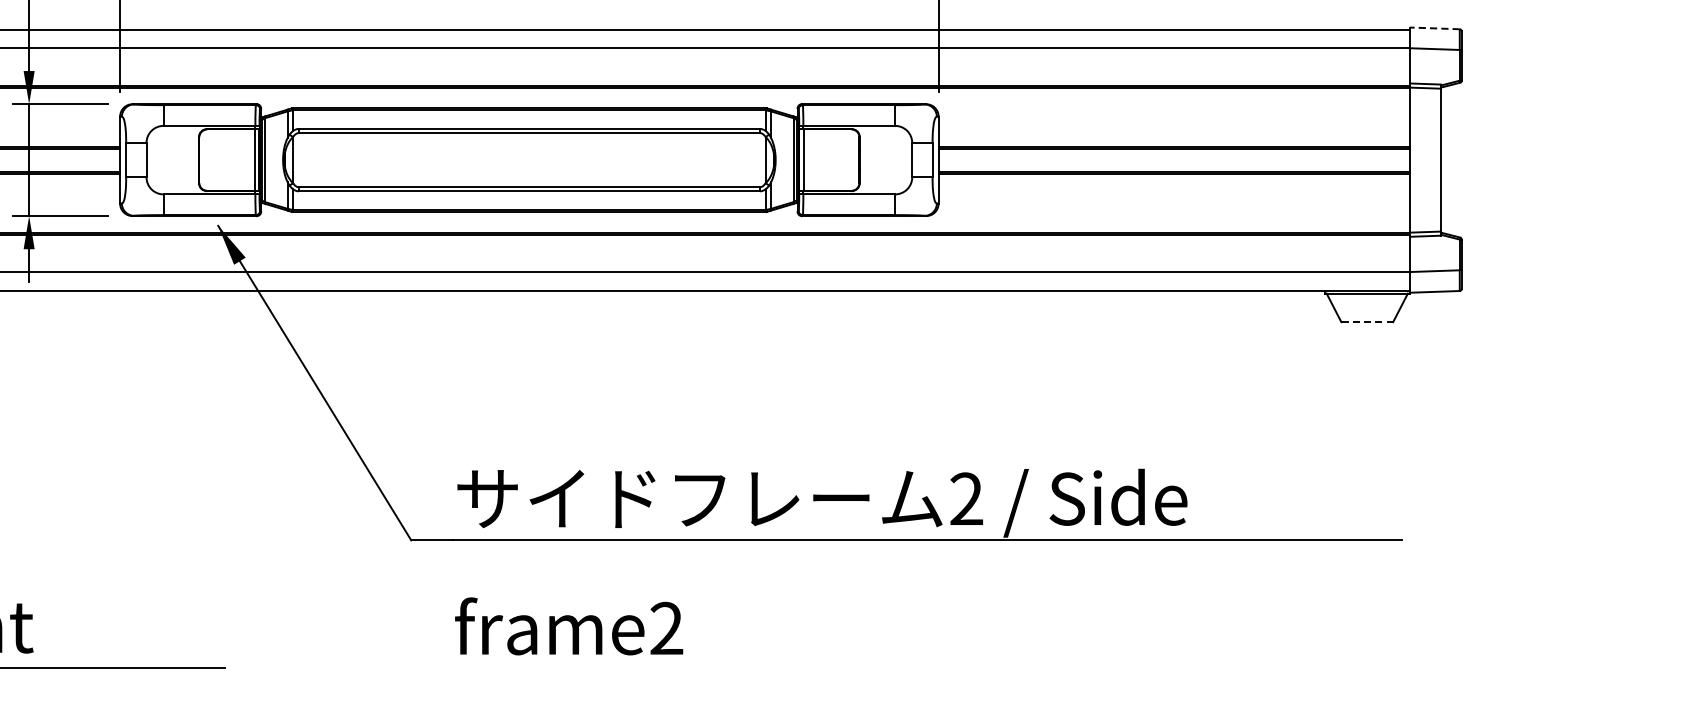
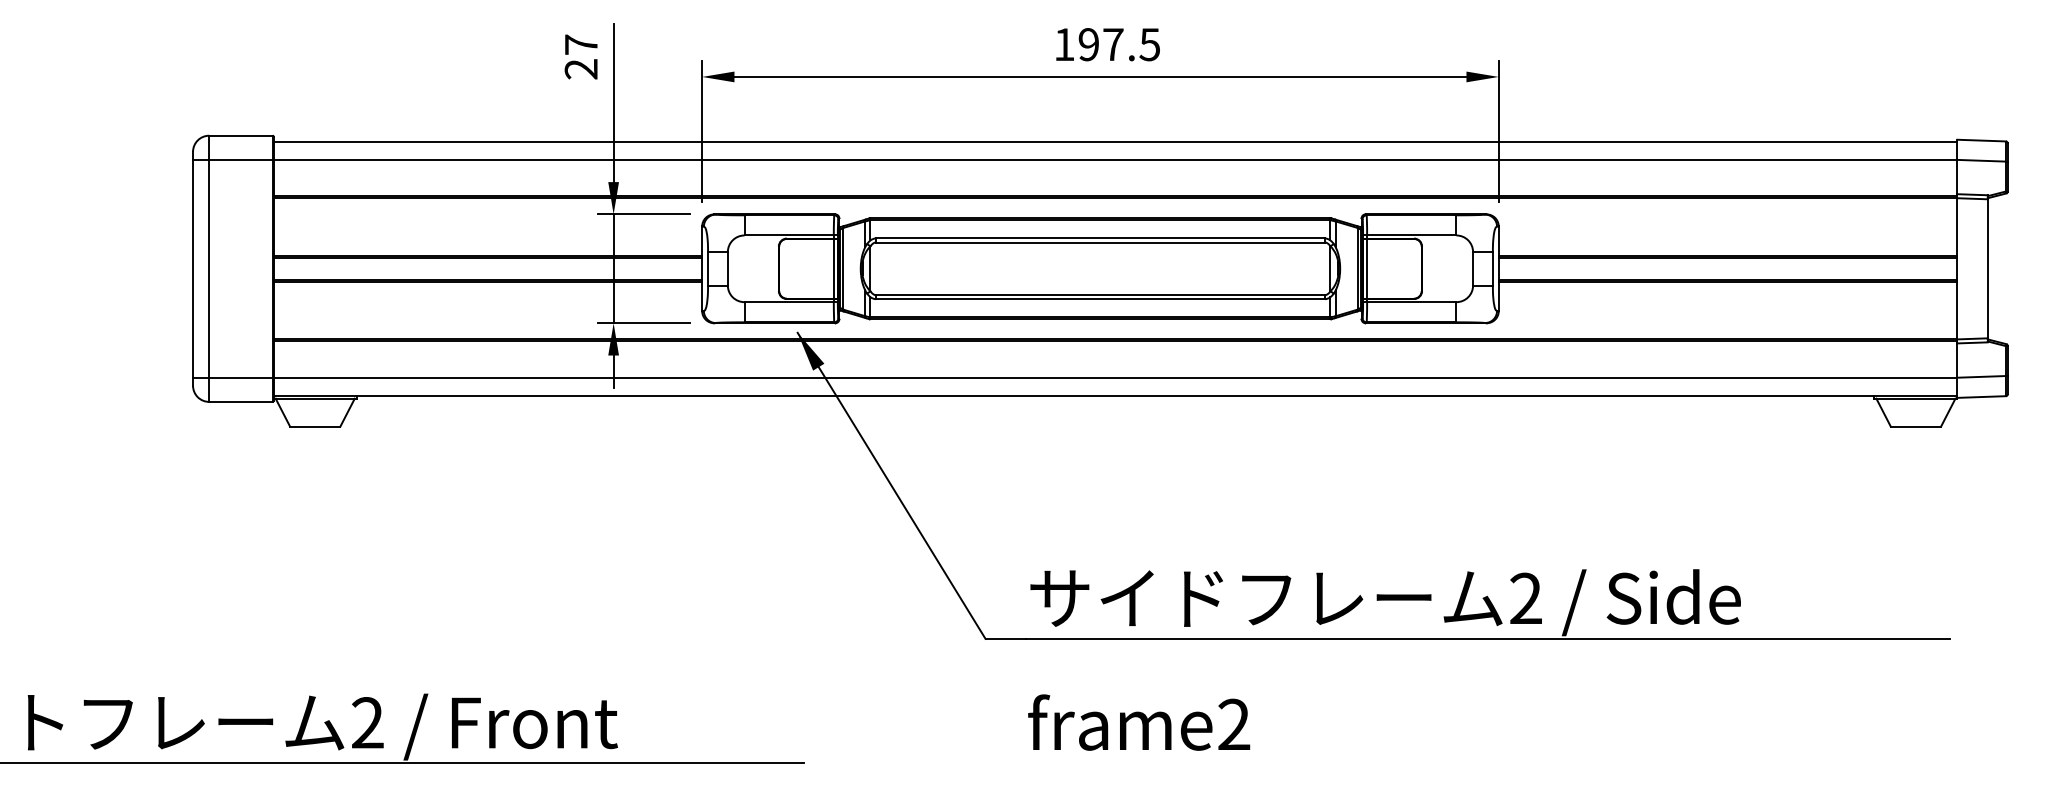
line: (1434, 28) -> (1981, 140), dashed -> solid
line: (1367, 322) -> (1916, 426), dashed -> solid

